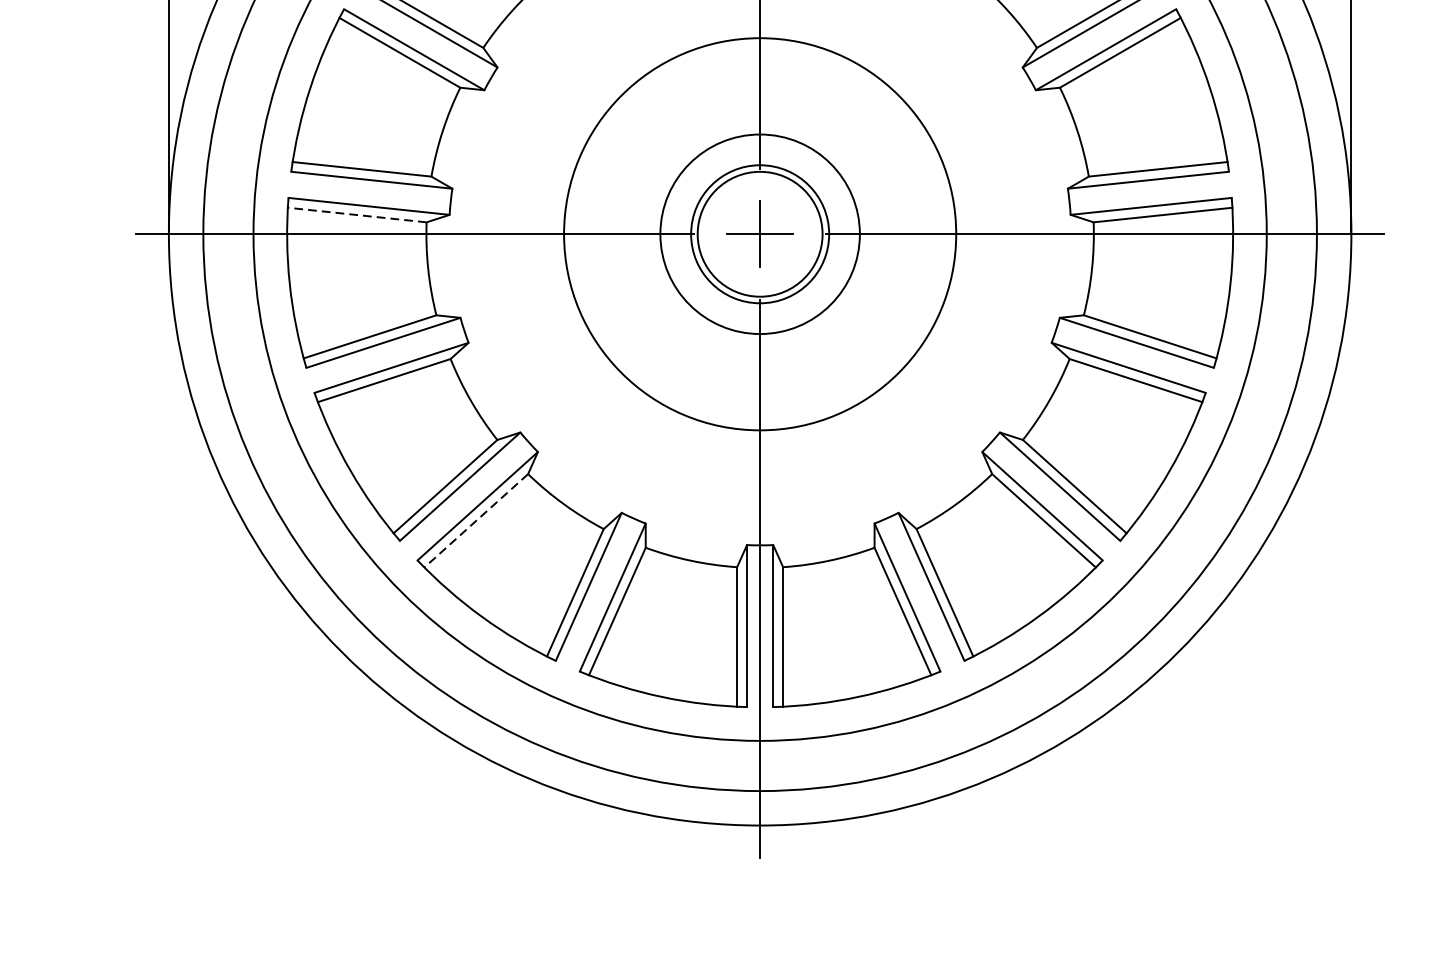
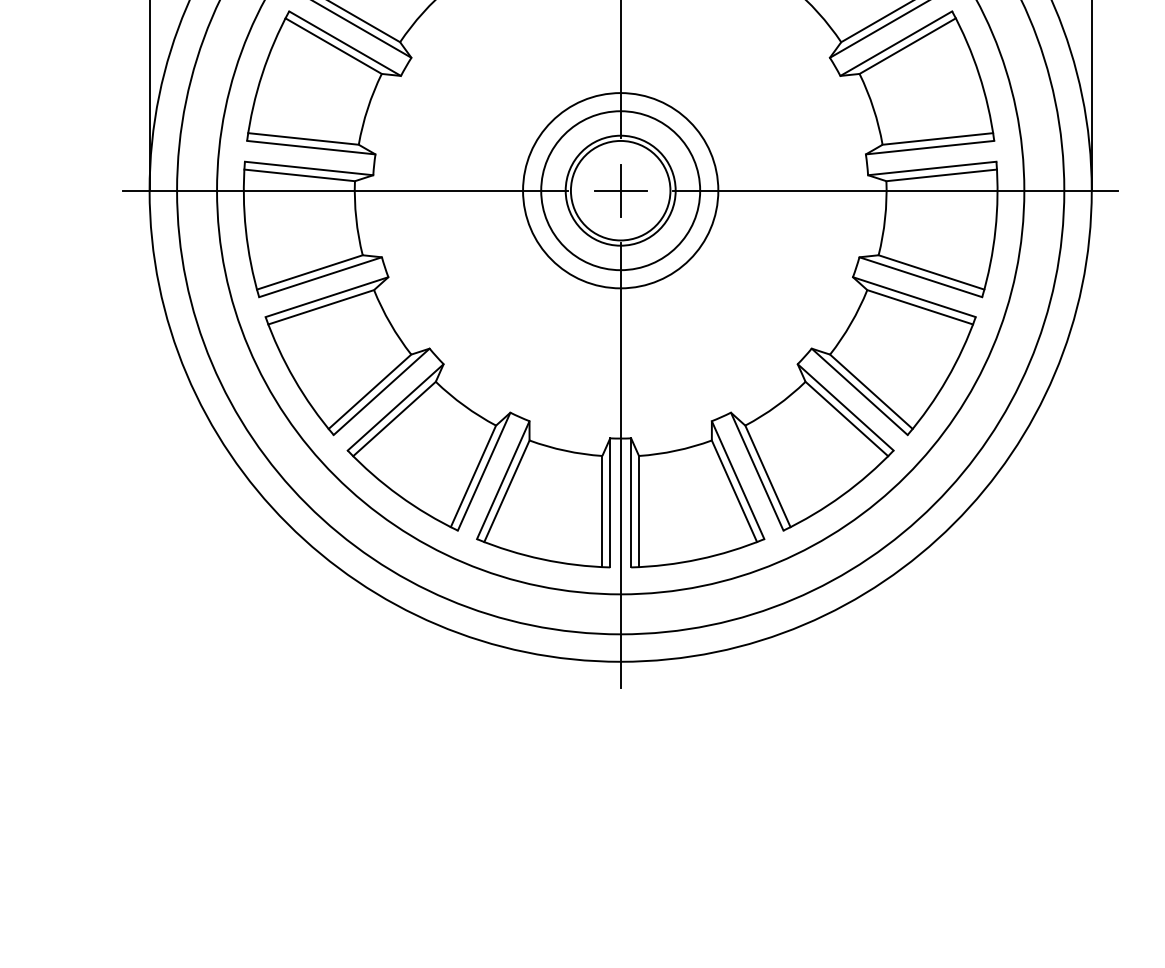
line: (357, 215) -> (299, 175), dashed -> solid
circle: (759, 234) -> (620, 190), size x0.62
line: (476, 521) -> (394, 419), dashed -> solid

